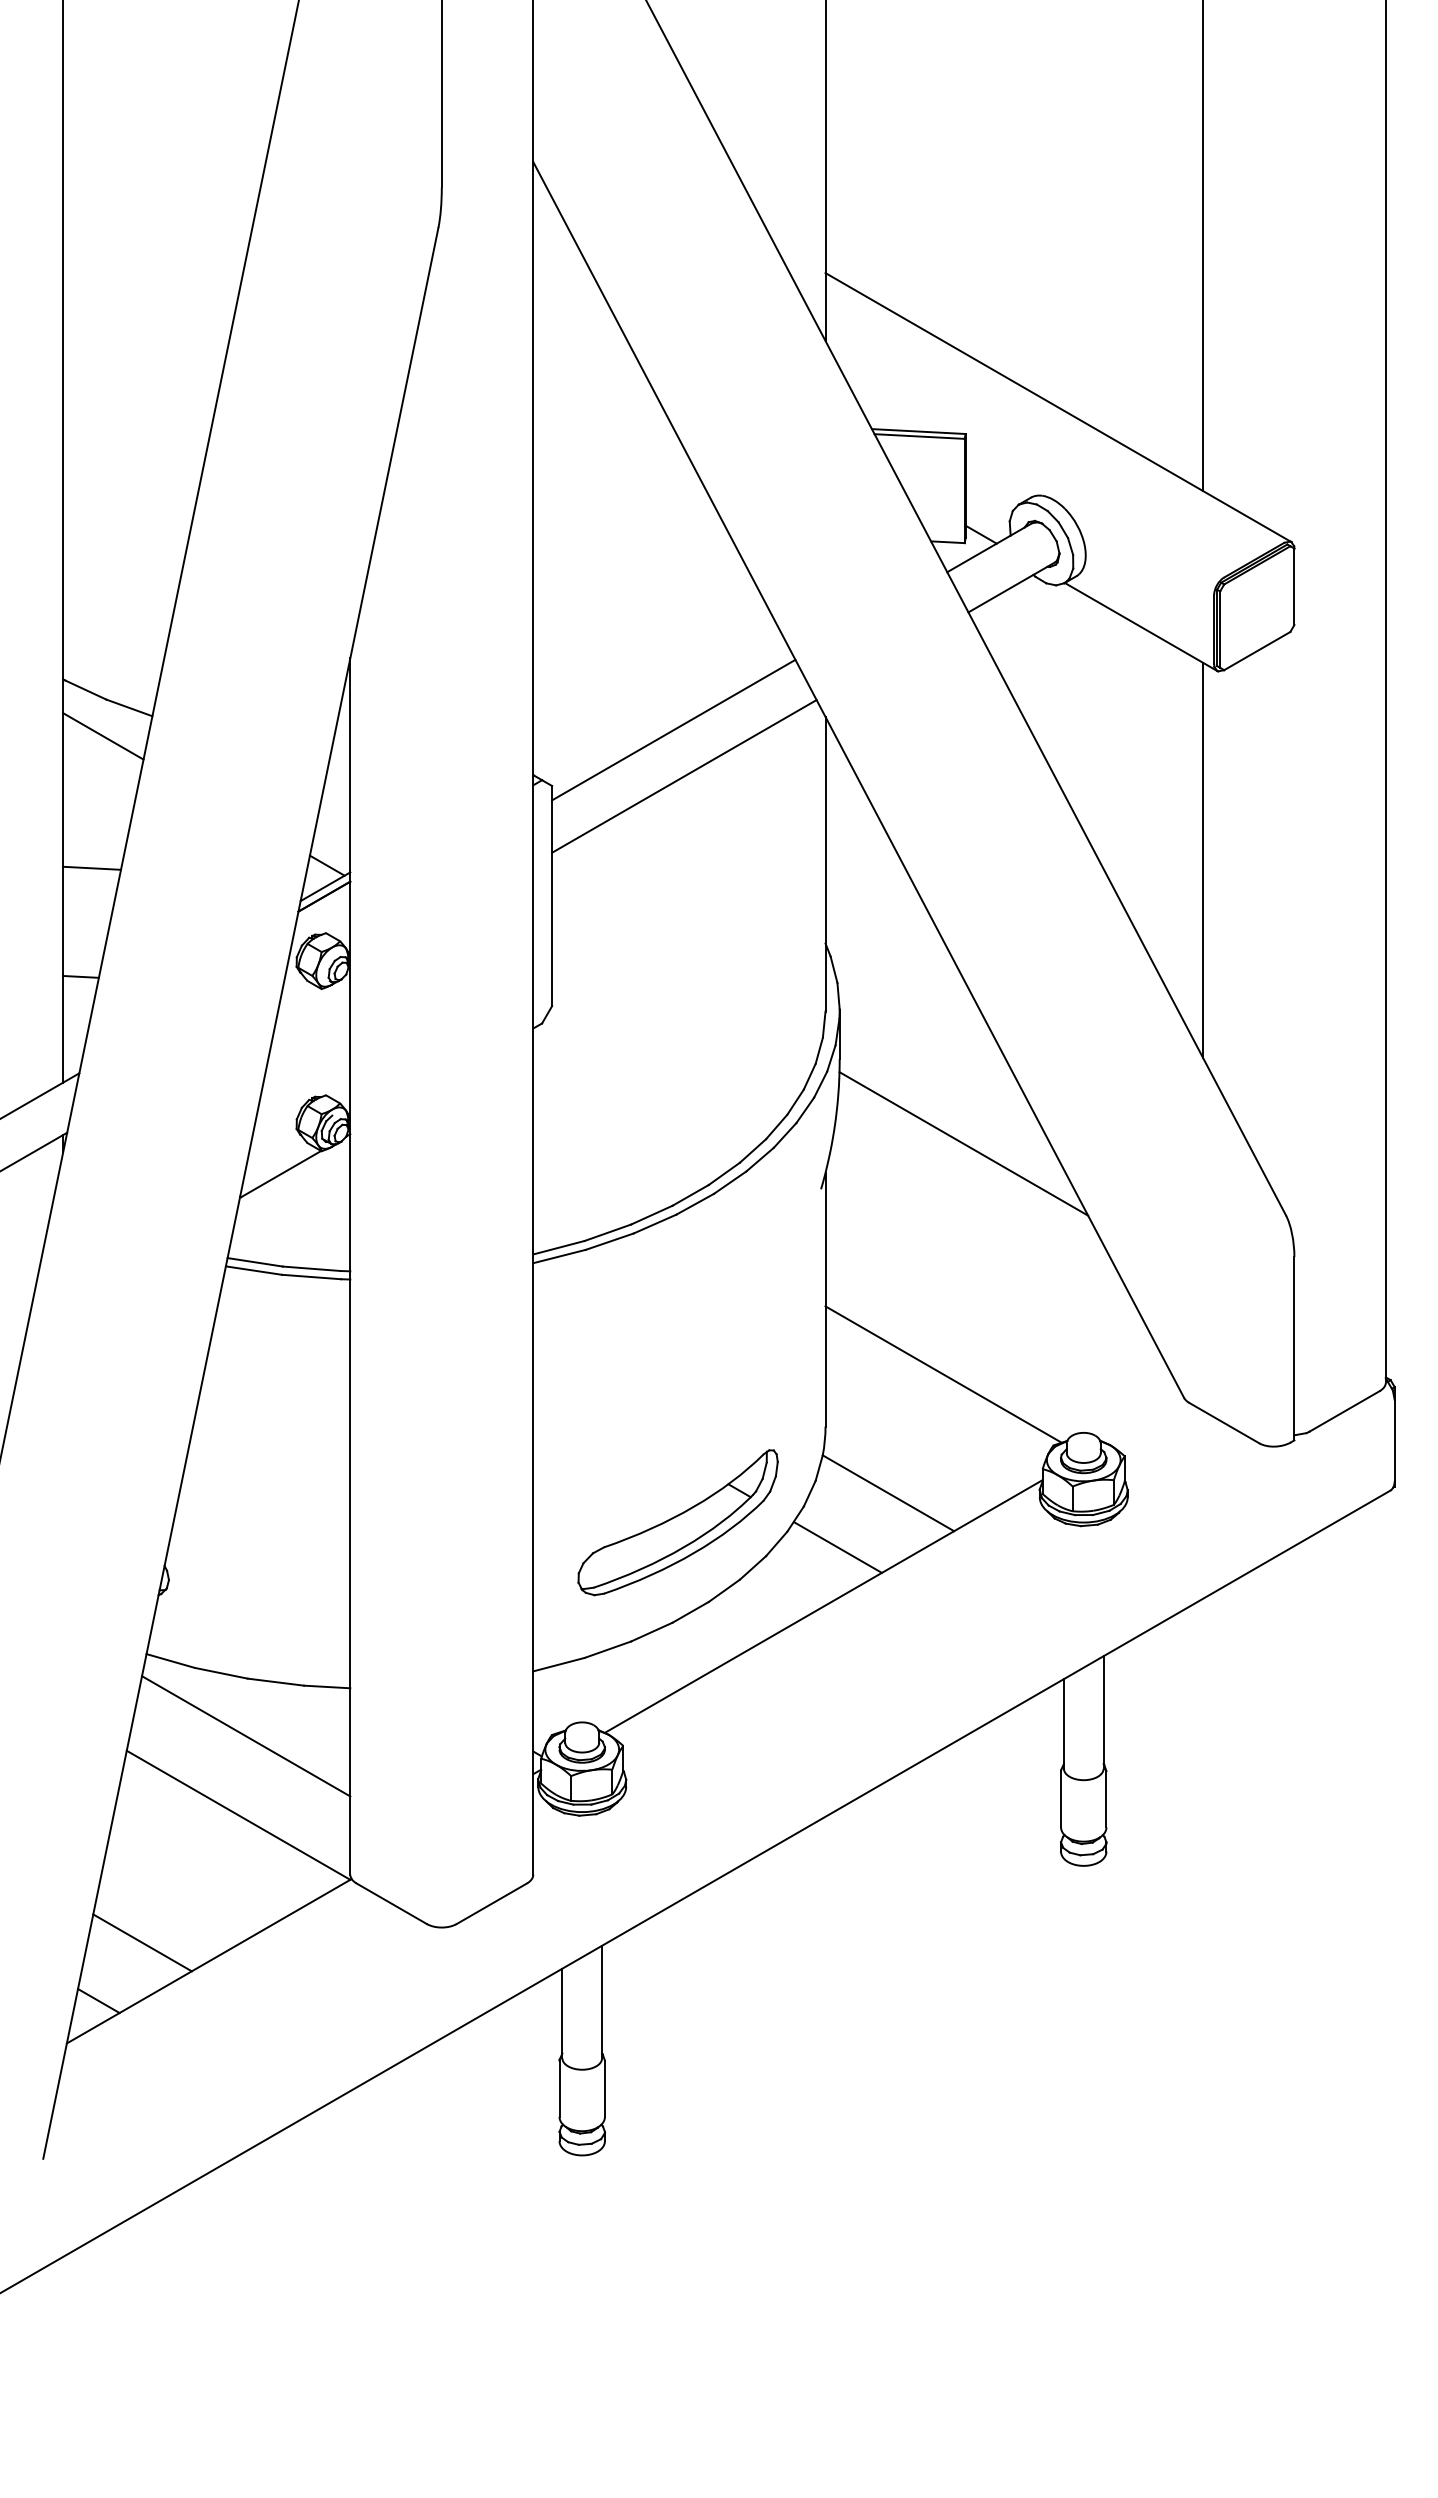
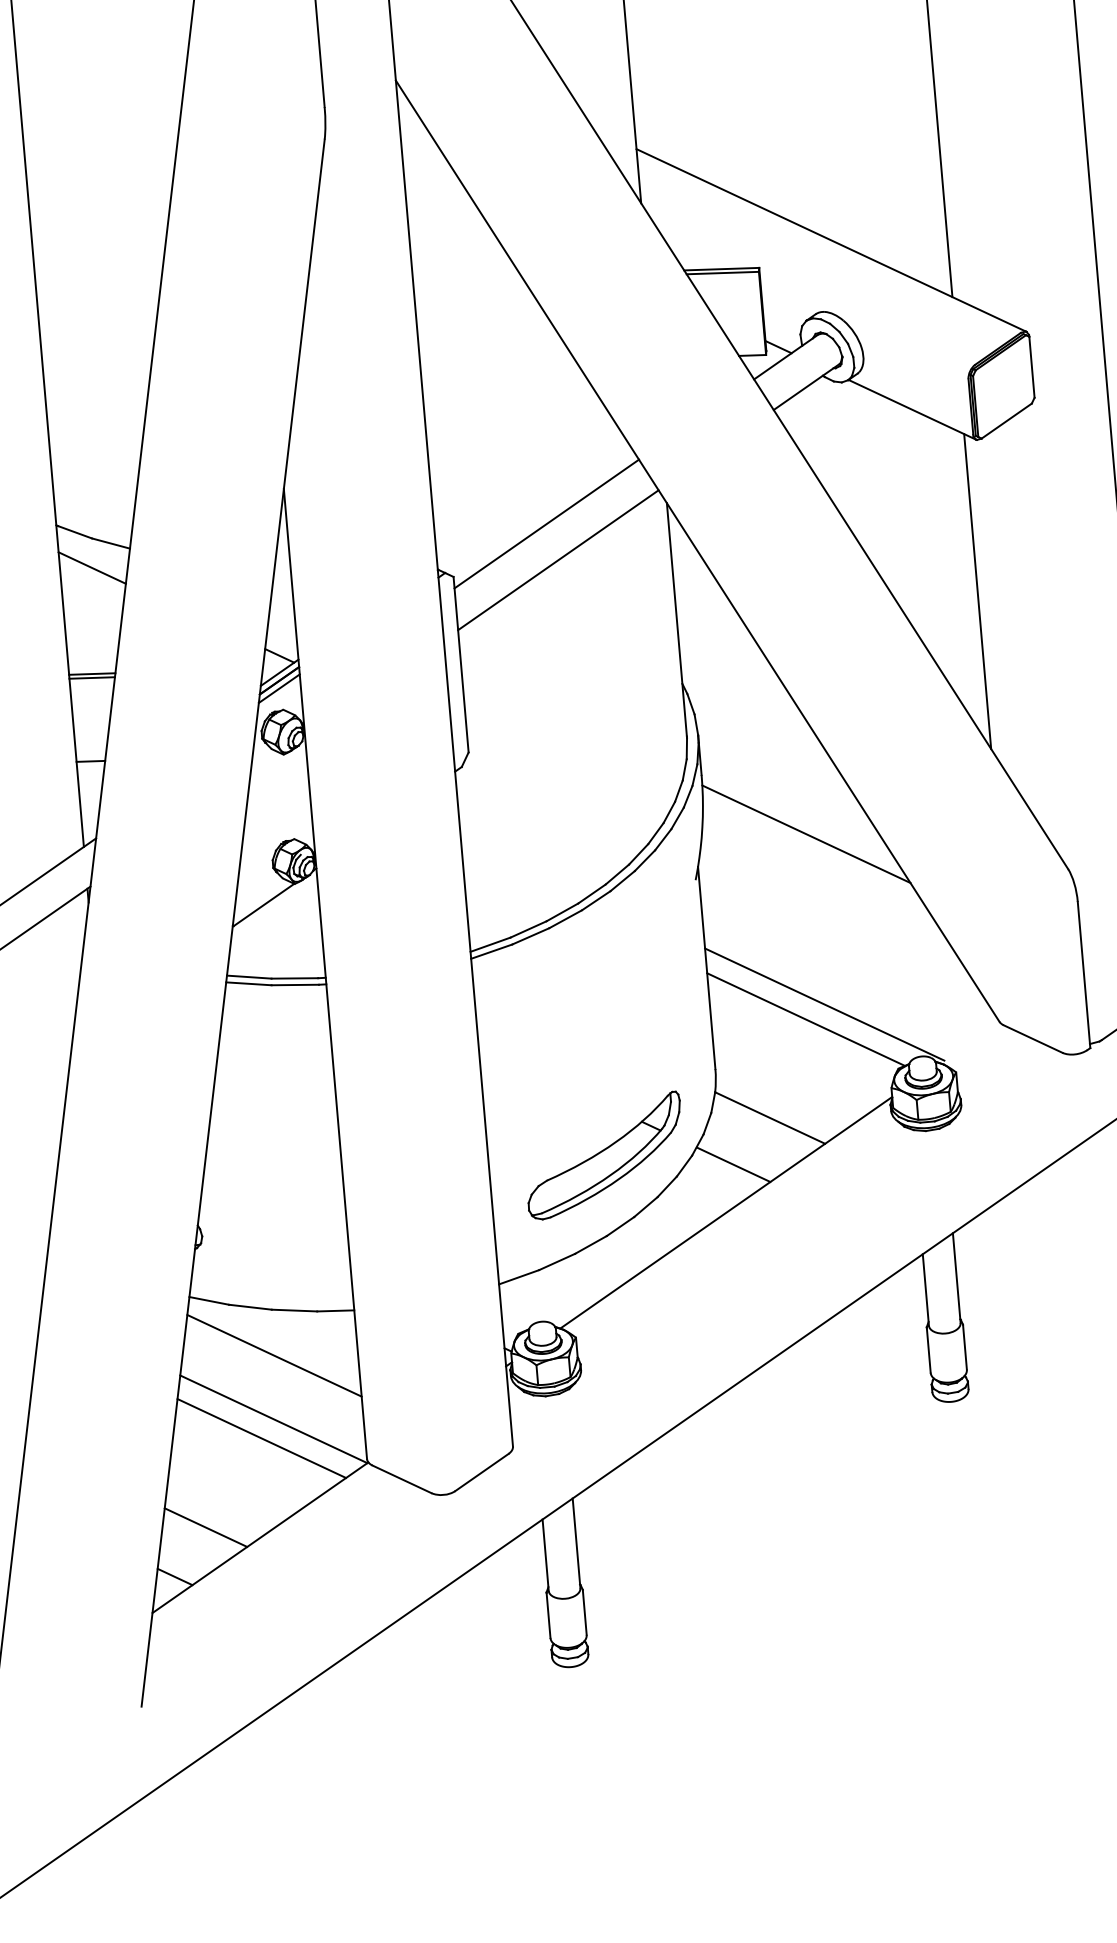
line: (91, 872) -> (92, 677), added
line: (323, 906) -> (279, 688), added
line: (968, 1357) -> (824, 1004), added
line: (221, 1837) -> (261, 1438), added

